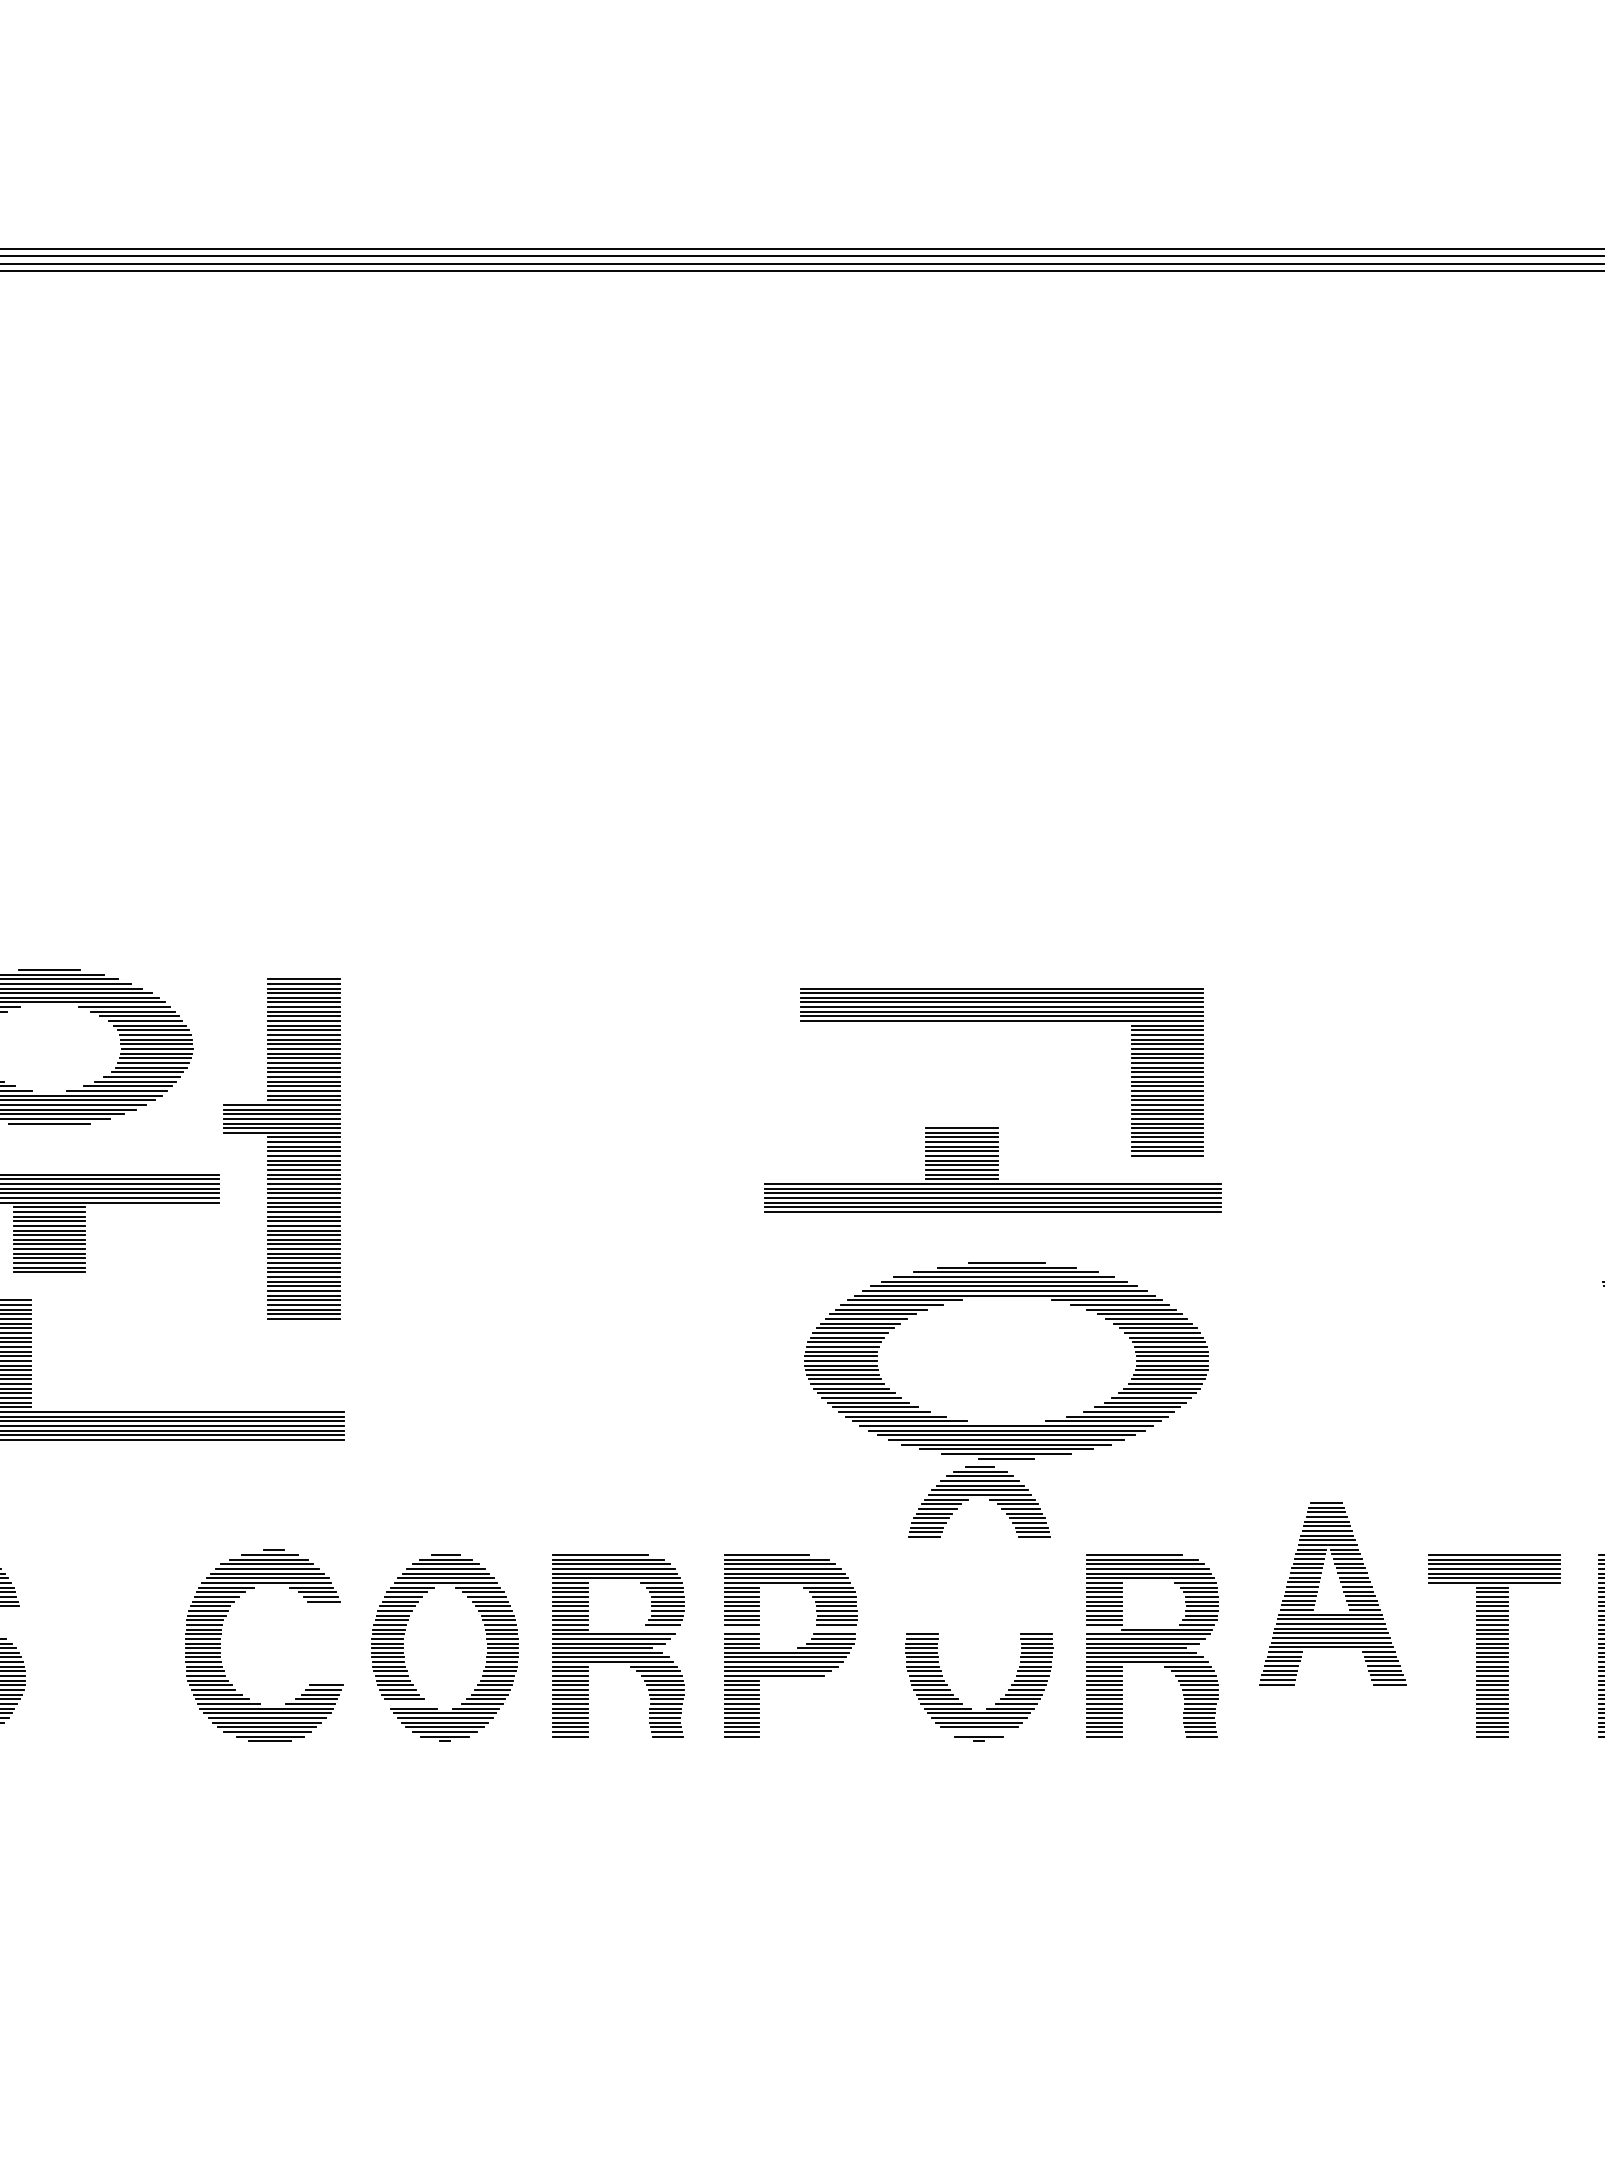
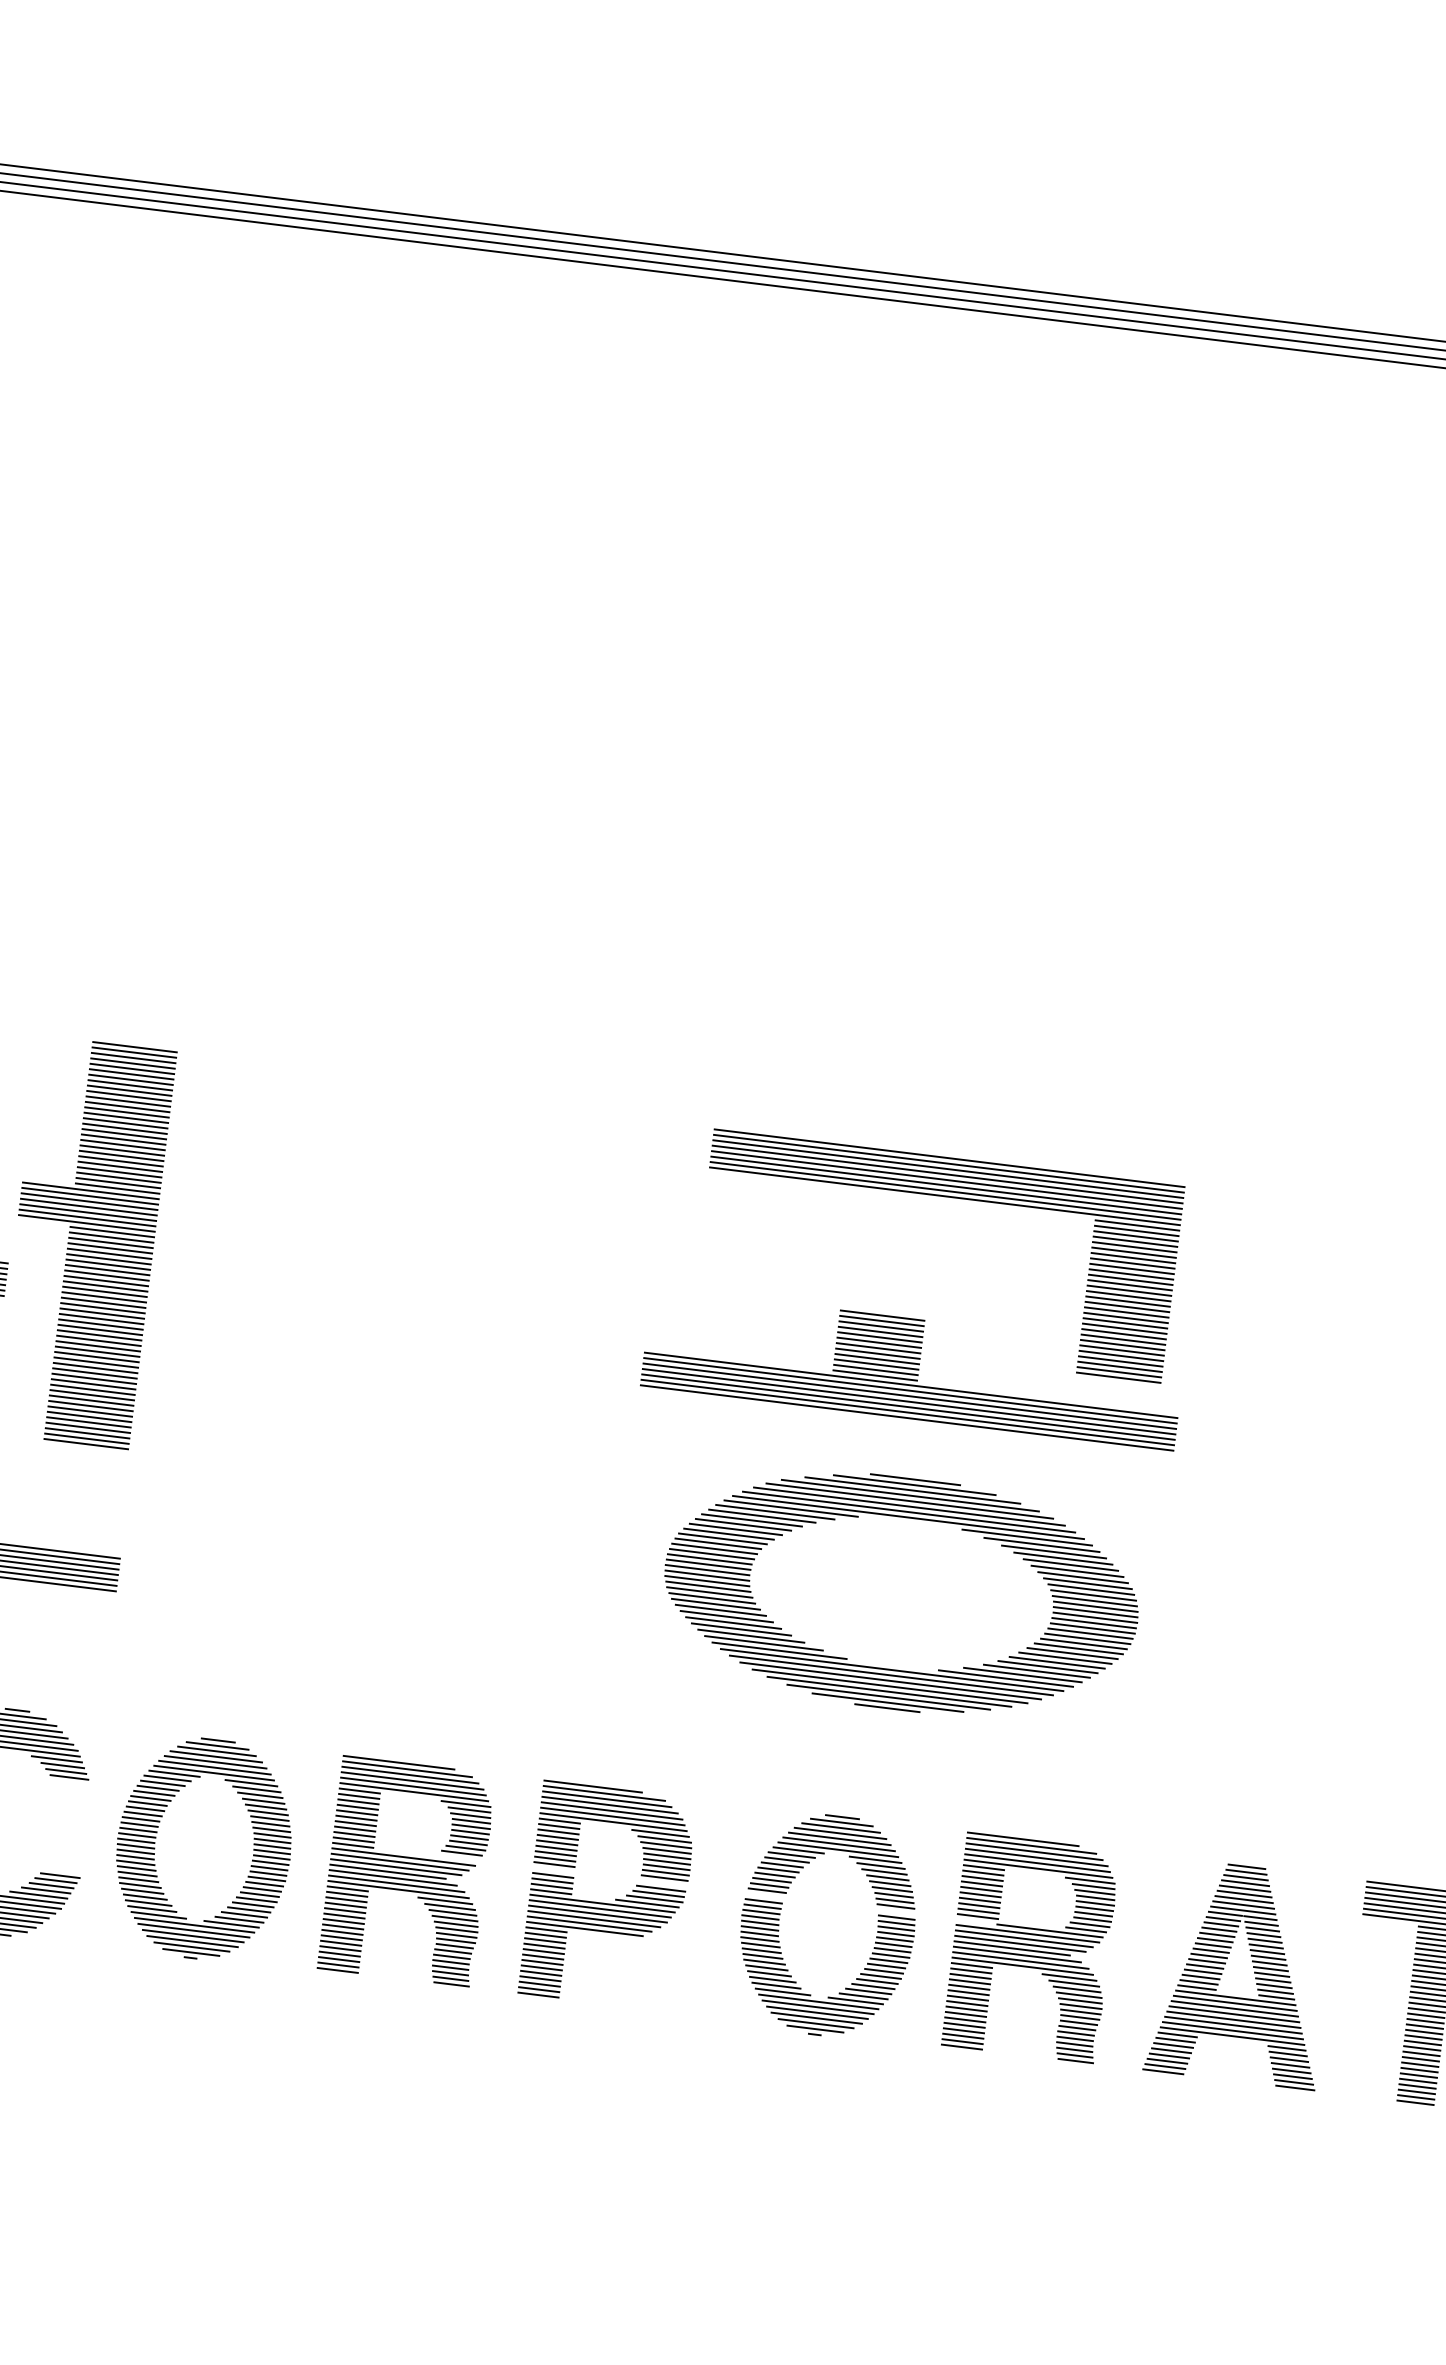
part: (979, 1501) -> (836, 1857), moved
part: (1343, 1592) -> (1254, 1973), moved
line: (407, 1704) -> (151, 1909), added
line: (979, 1731) -> (816, 2023), added

